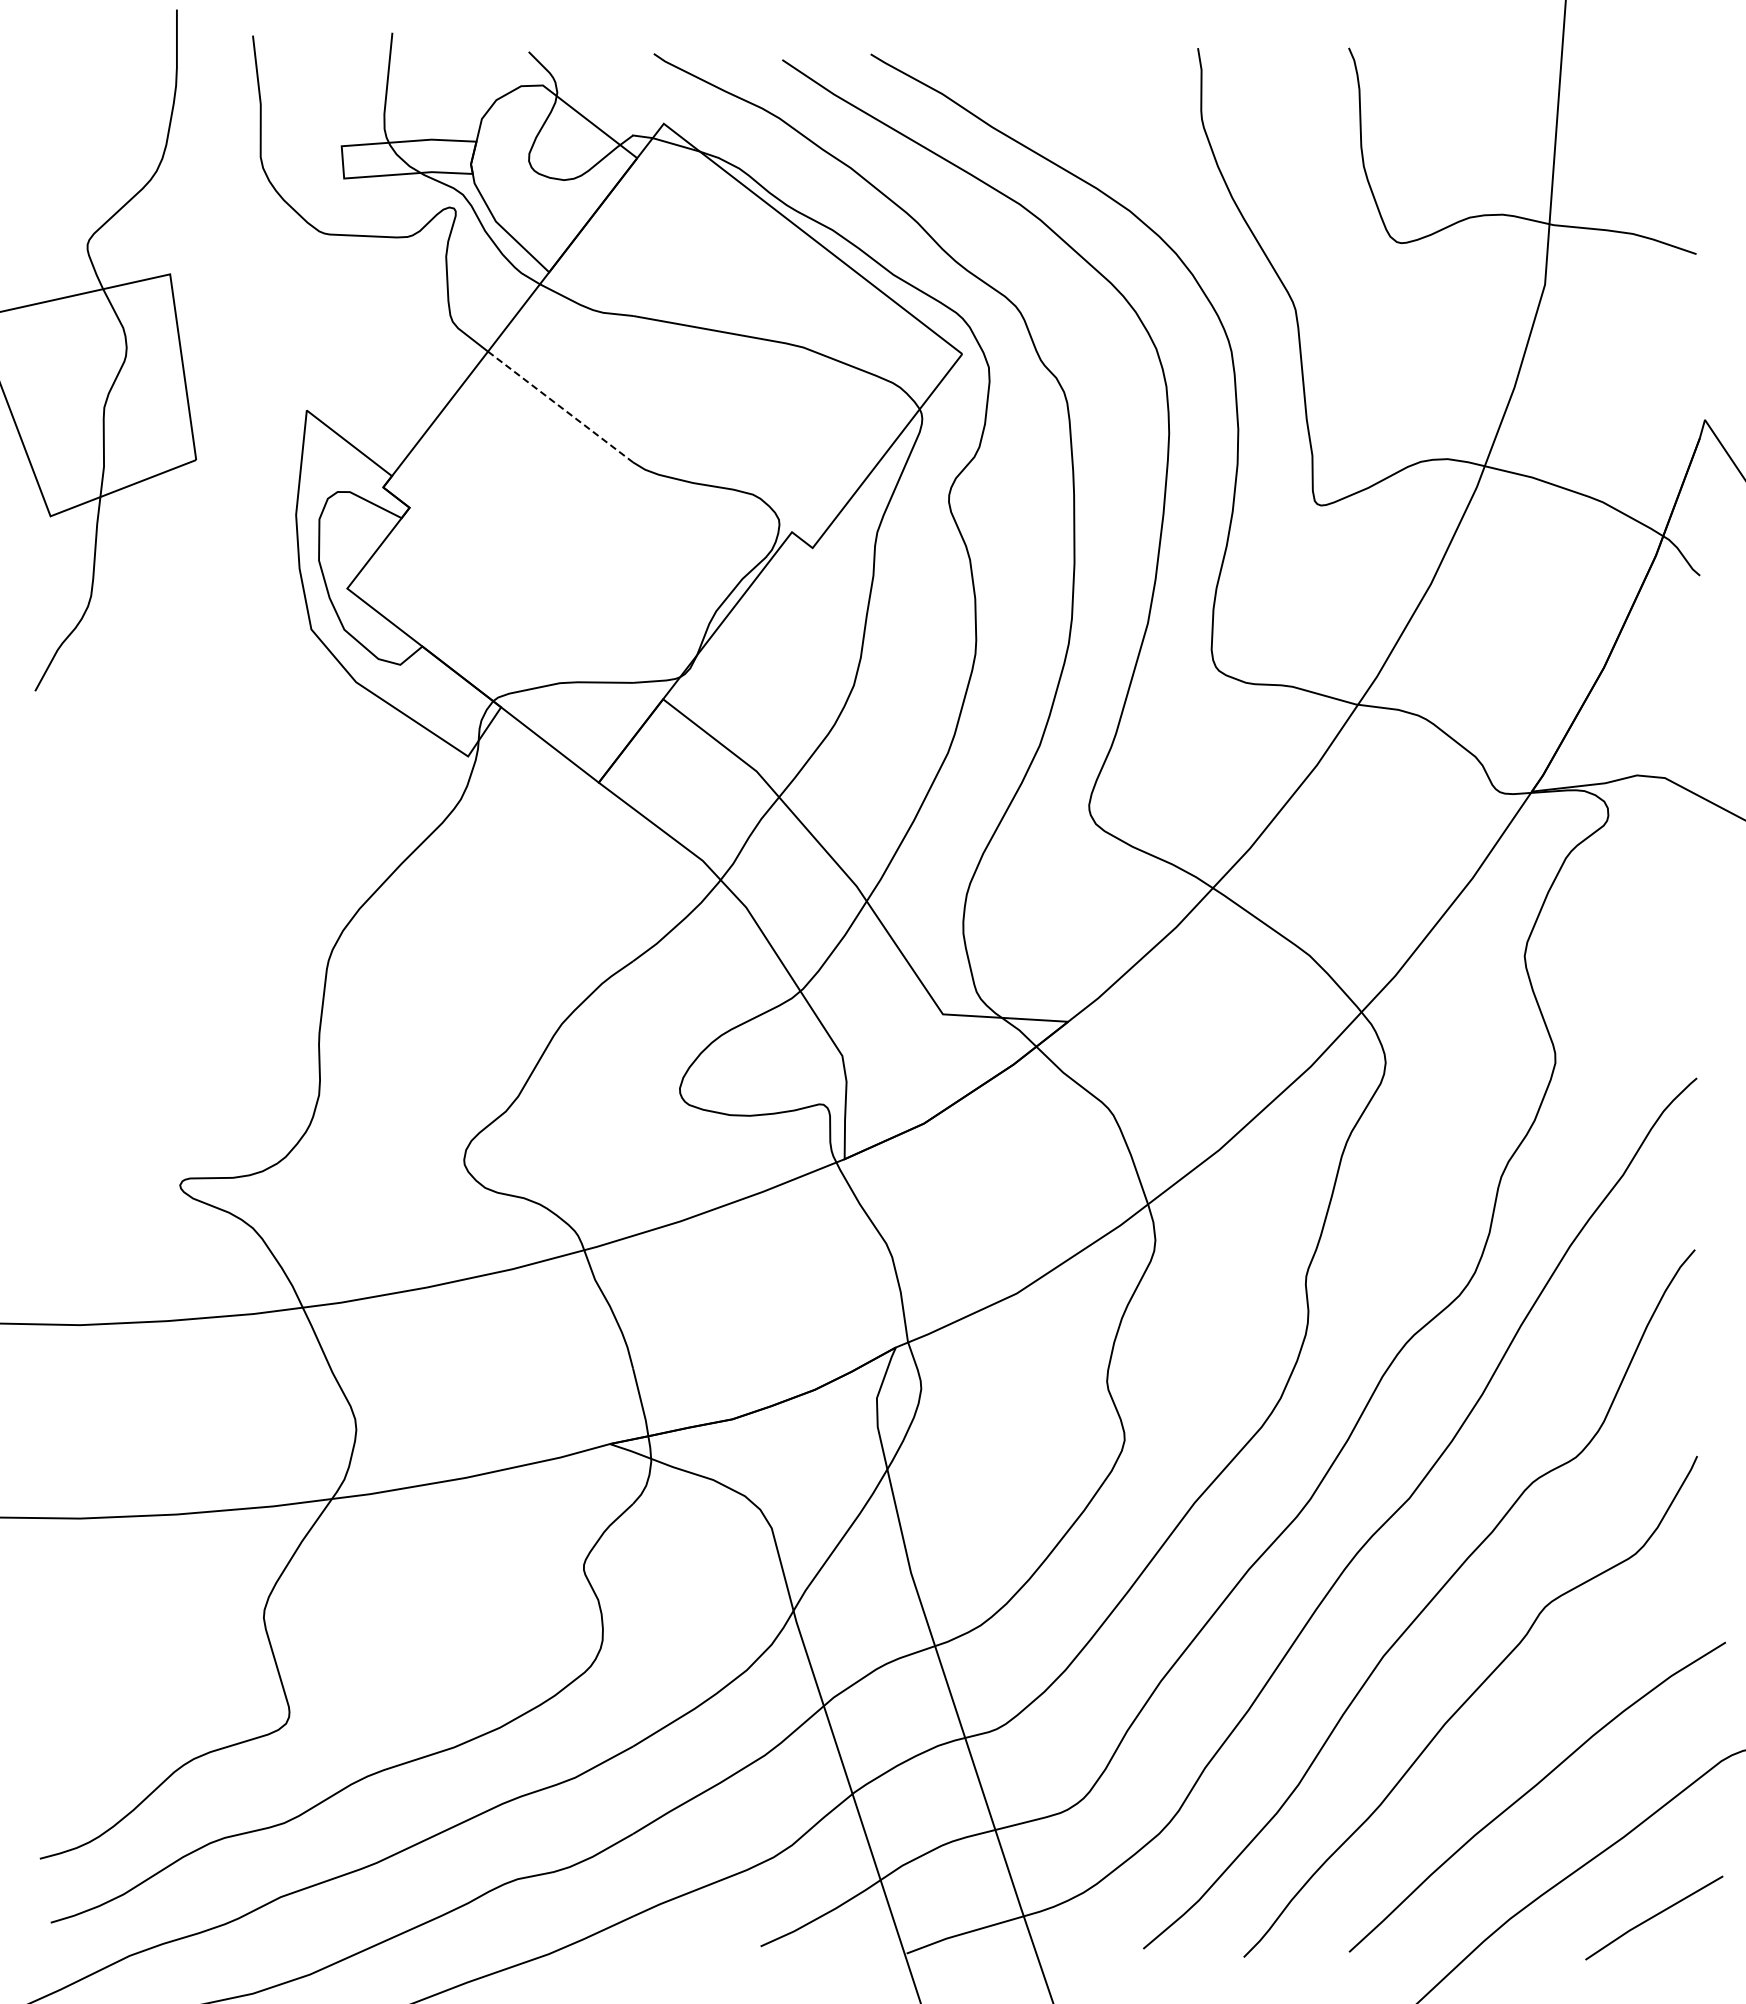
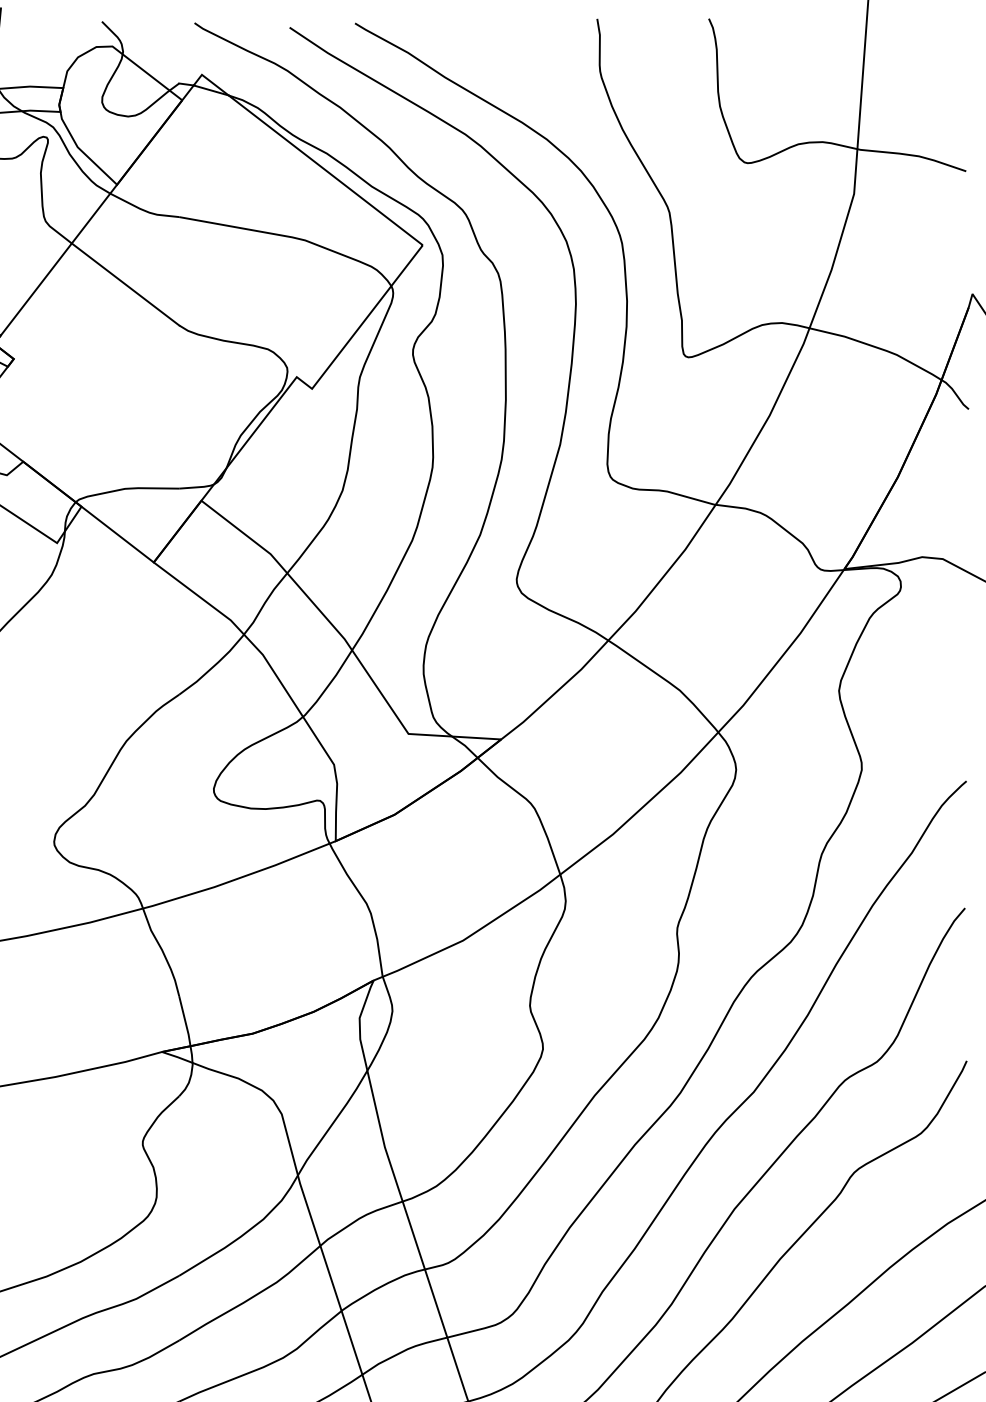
line: (560, 407) -> (125, 284), dashed -> solid

